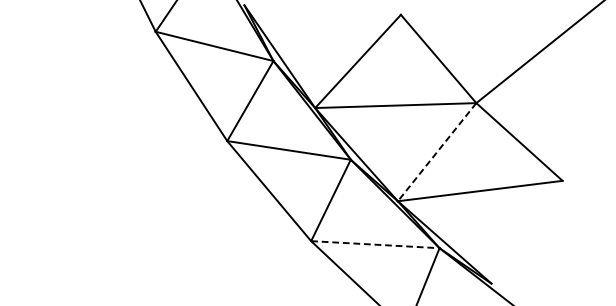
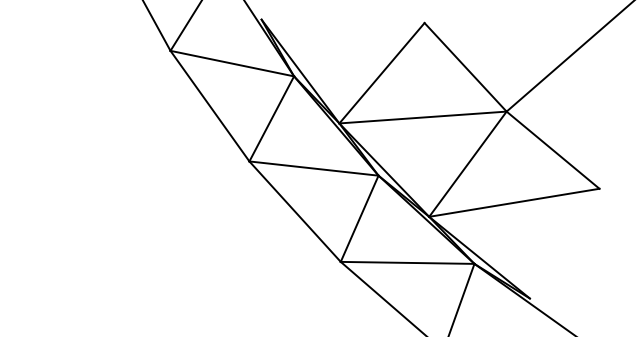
line: (436, 152) -> (467, 164), dashed -> solid
line: (375, 244) -> (407, 262), dashed -> solid

